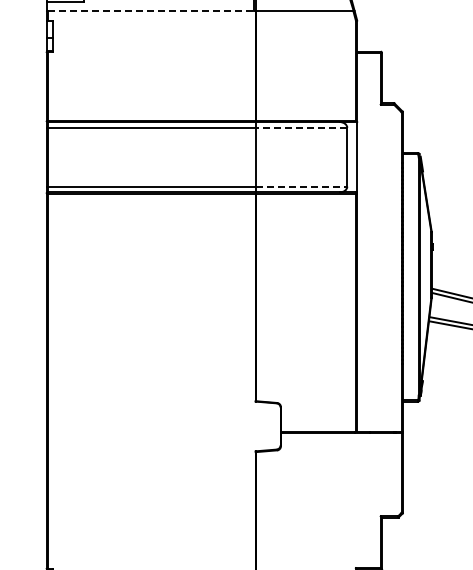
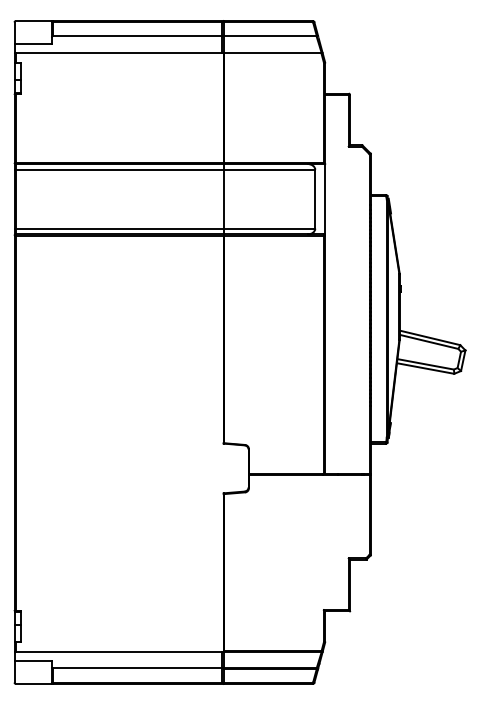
line: (151, 10) -> (119, 52), dashed -> solid
line: (301, 127) -> (269, 169), dashed -> solid
line: (301, 186) -> (269, 228), dashed -> solid

